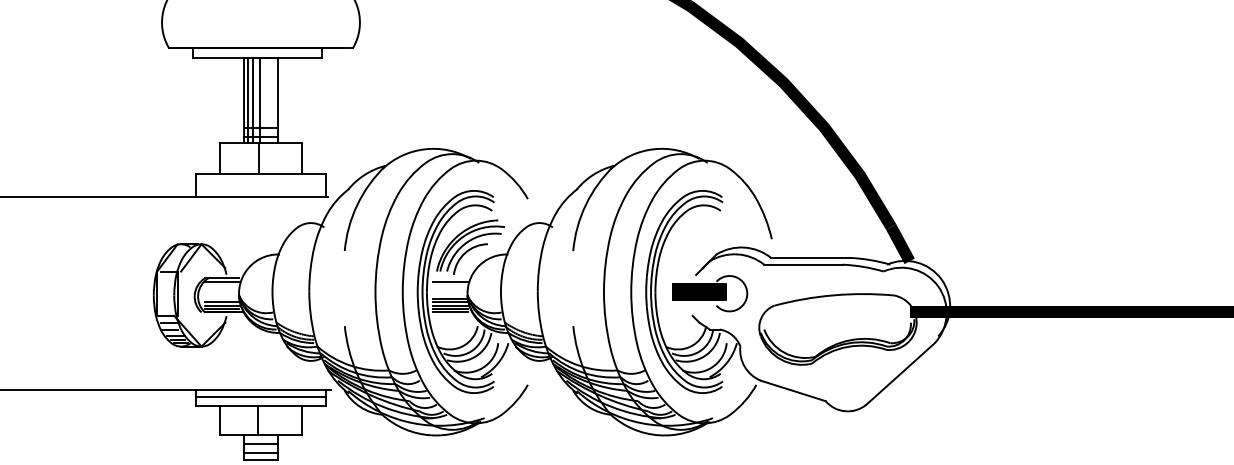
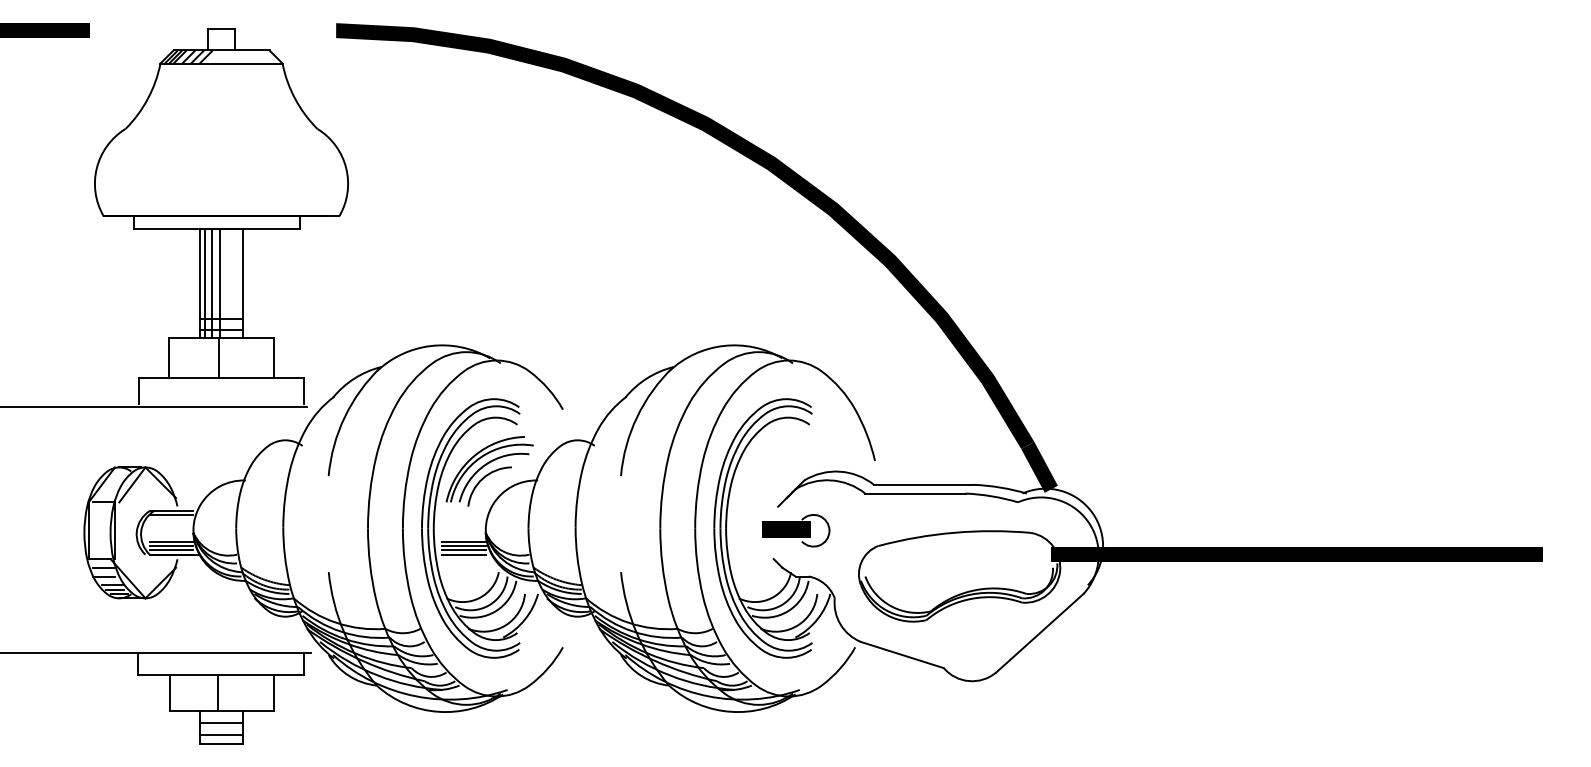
line: (450, 281) -> (463, 515), removed
part: (710, 293) -> (796, 530), size x0.7
line: (450, 299) -> (463, 537), removed
line: (260, 396) -> (221, 662), removed

